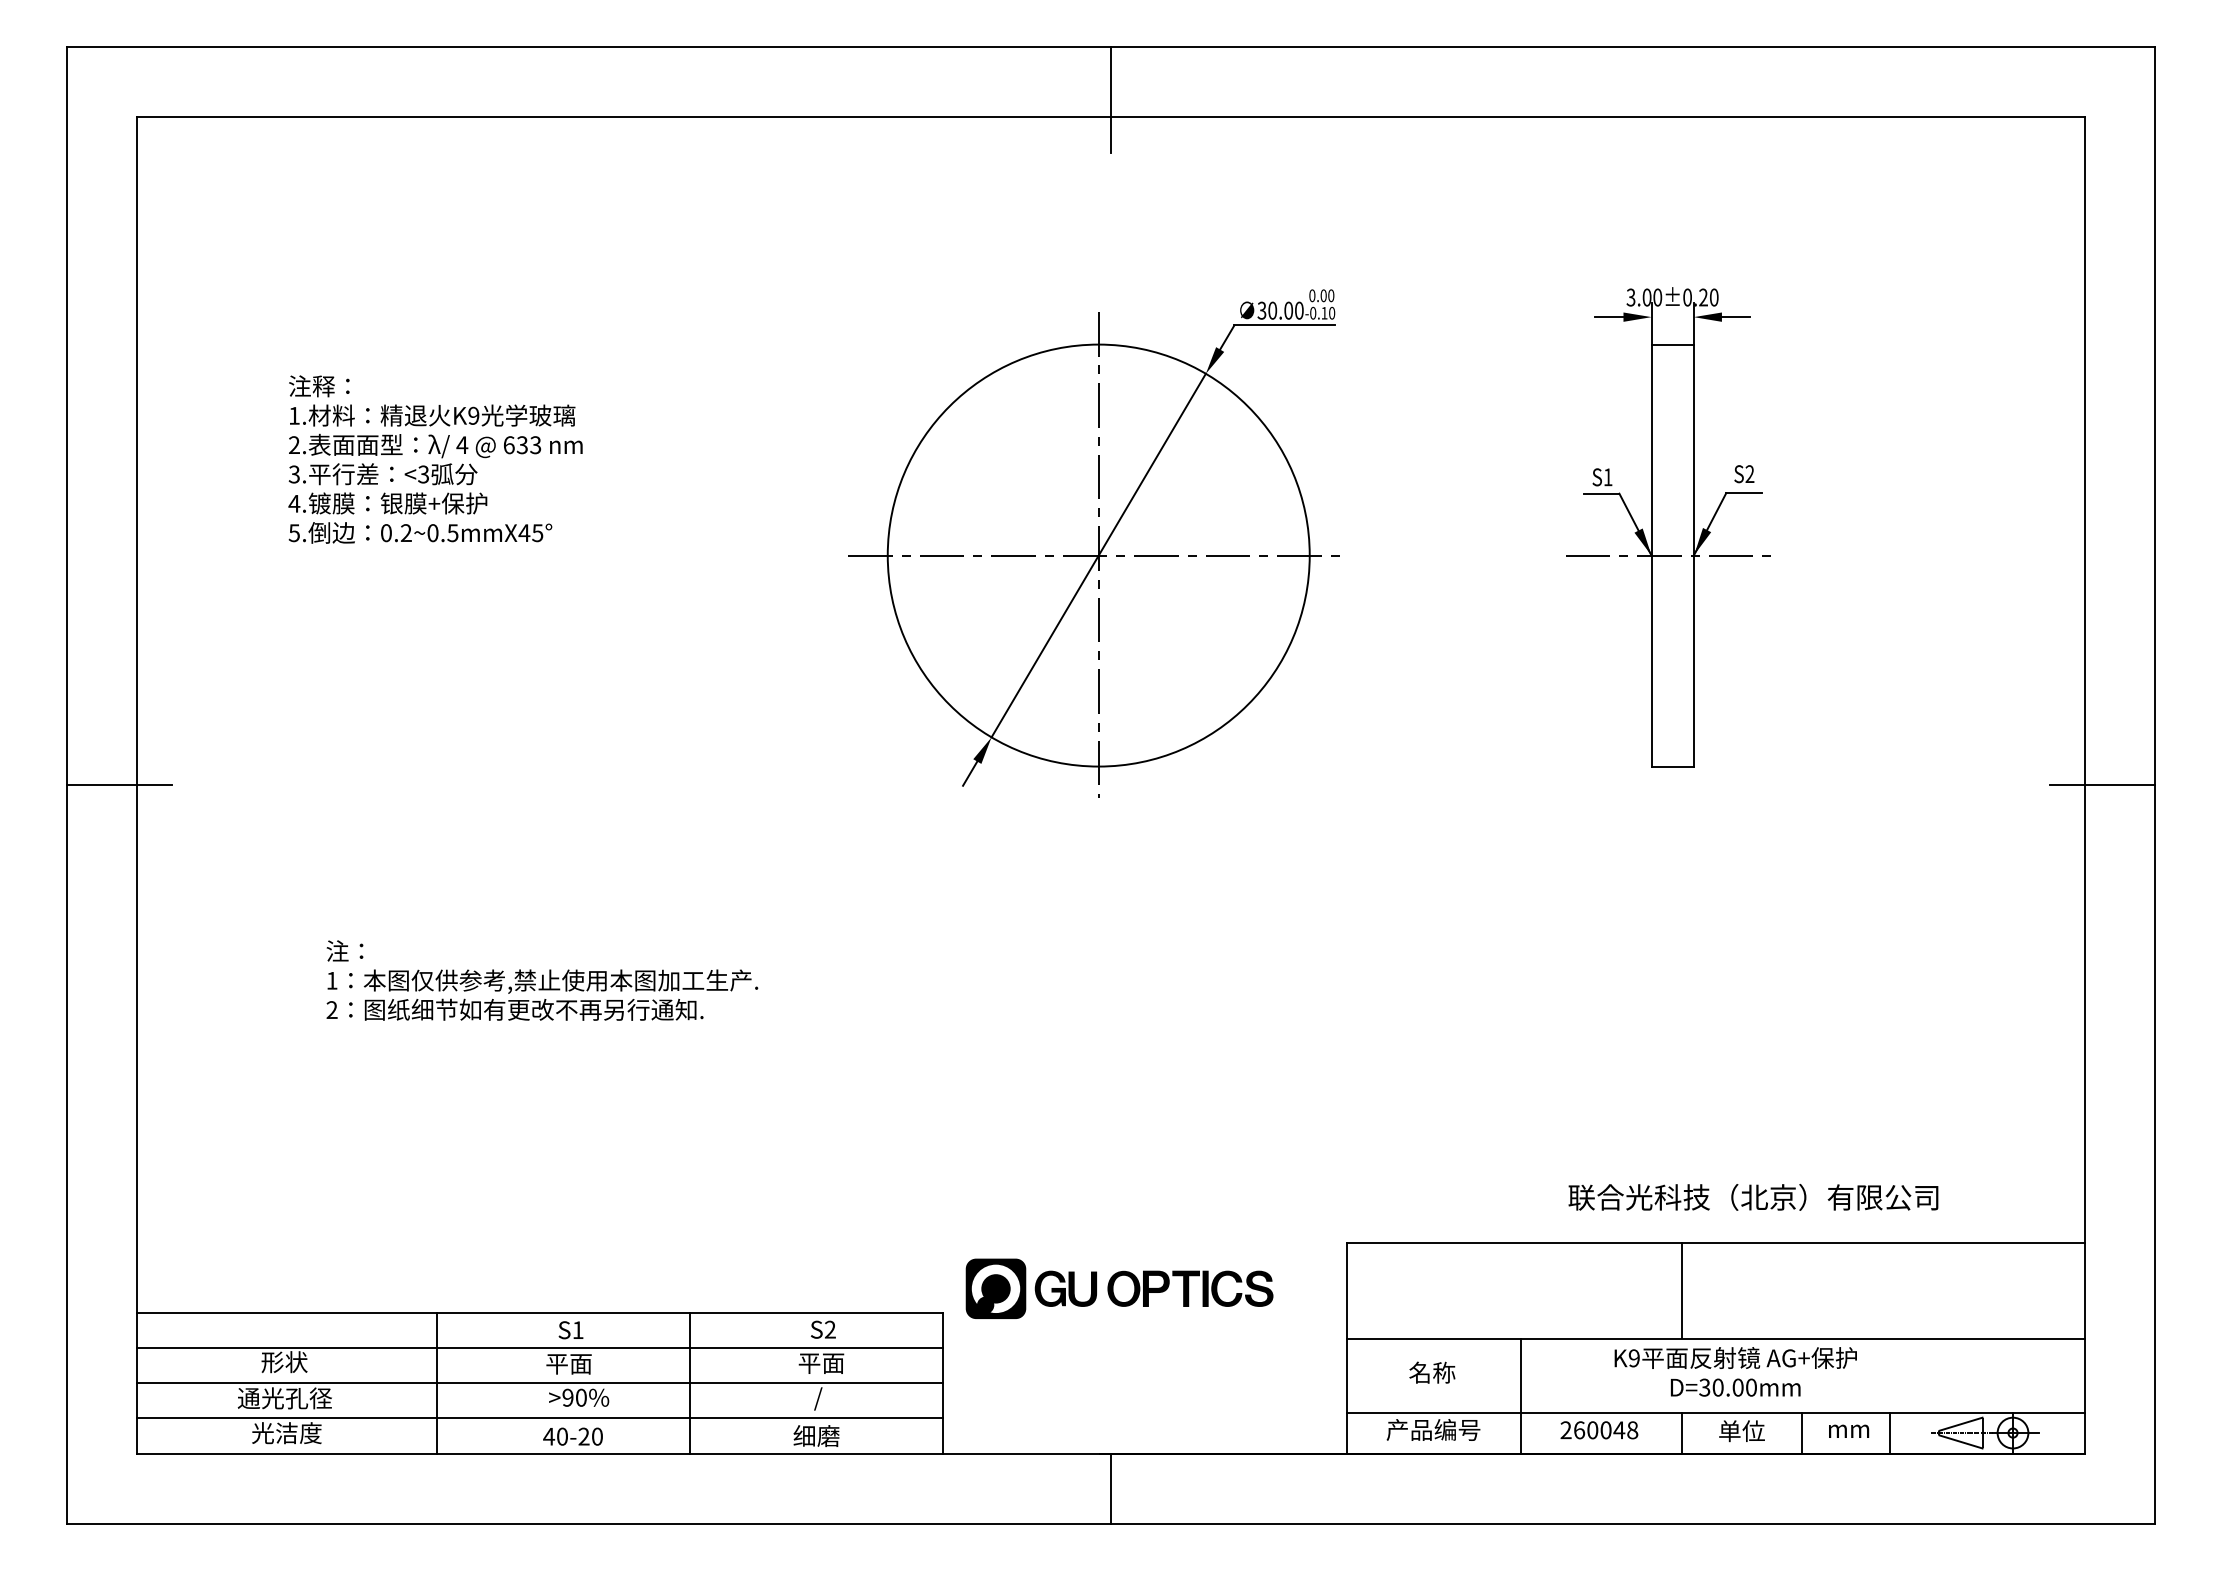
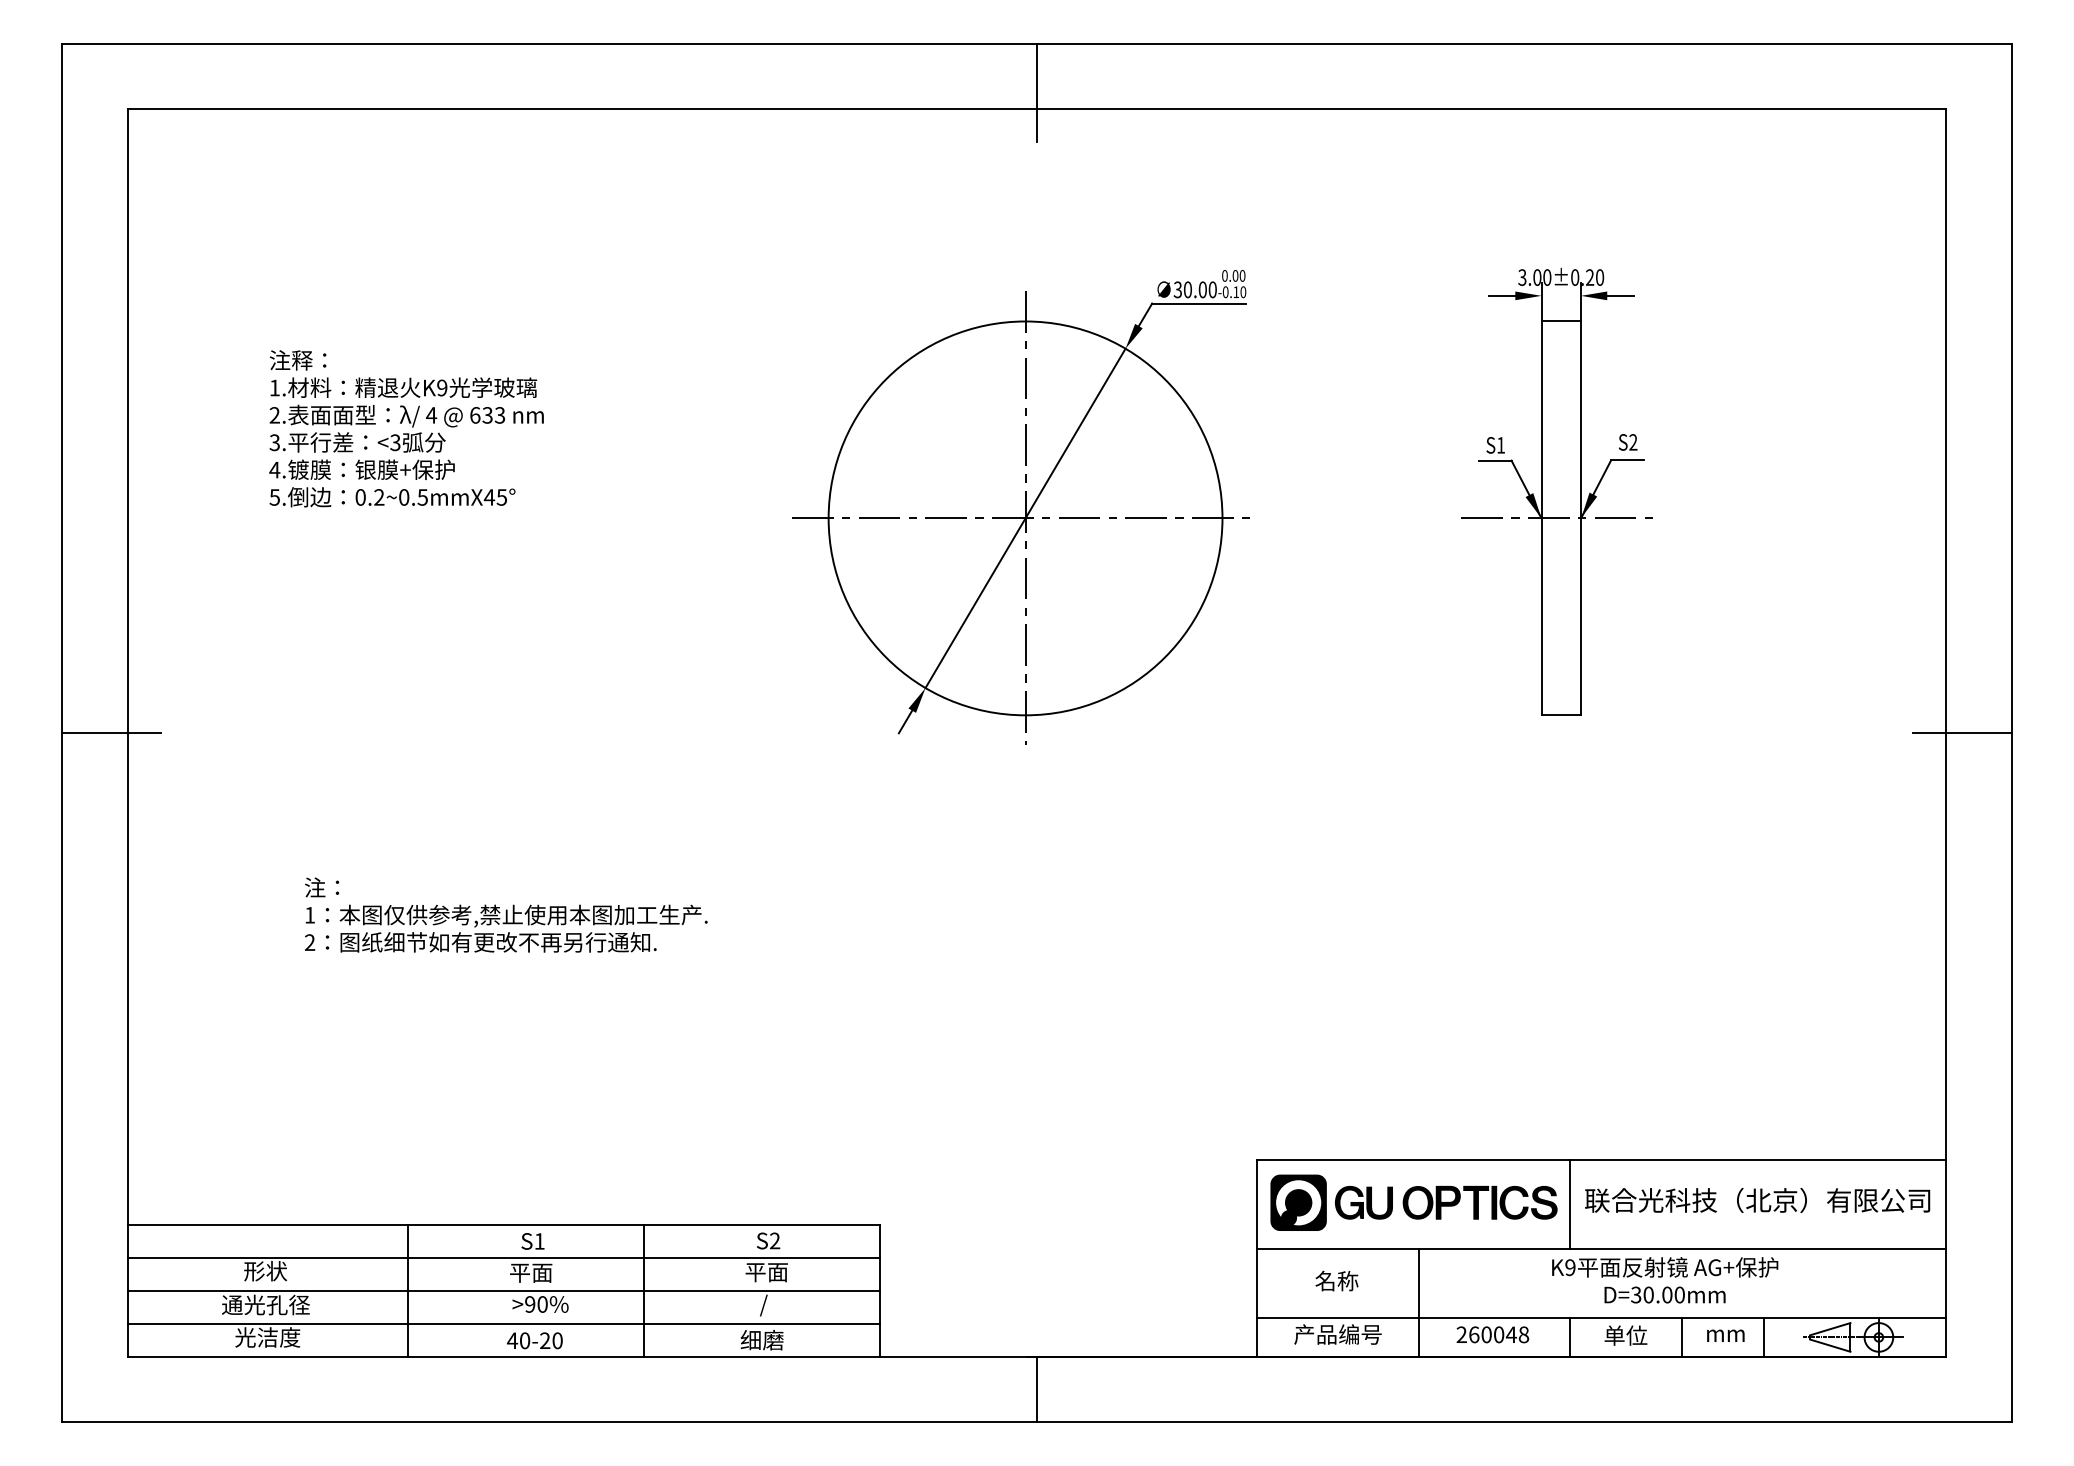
text: (1753, 1196) -> (1757, 1199), moved
part: (1119, 1288) -> (1413, 1202), moved
text: (1736, 1372) -> (1665, 1280), moved

